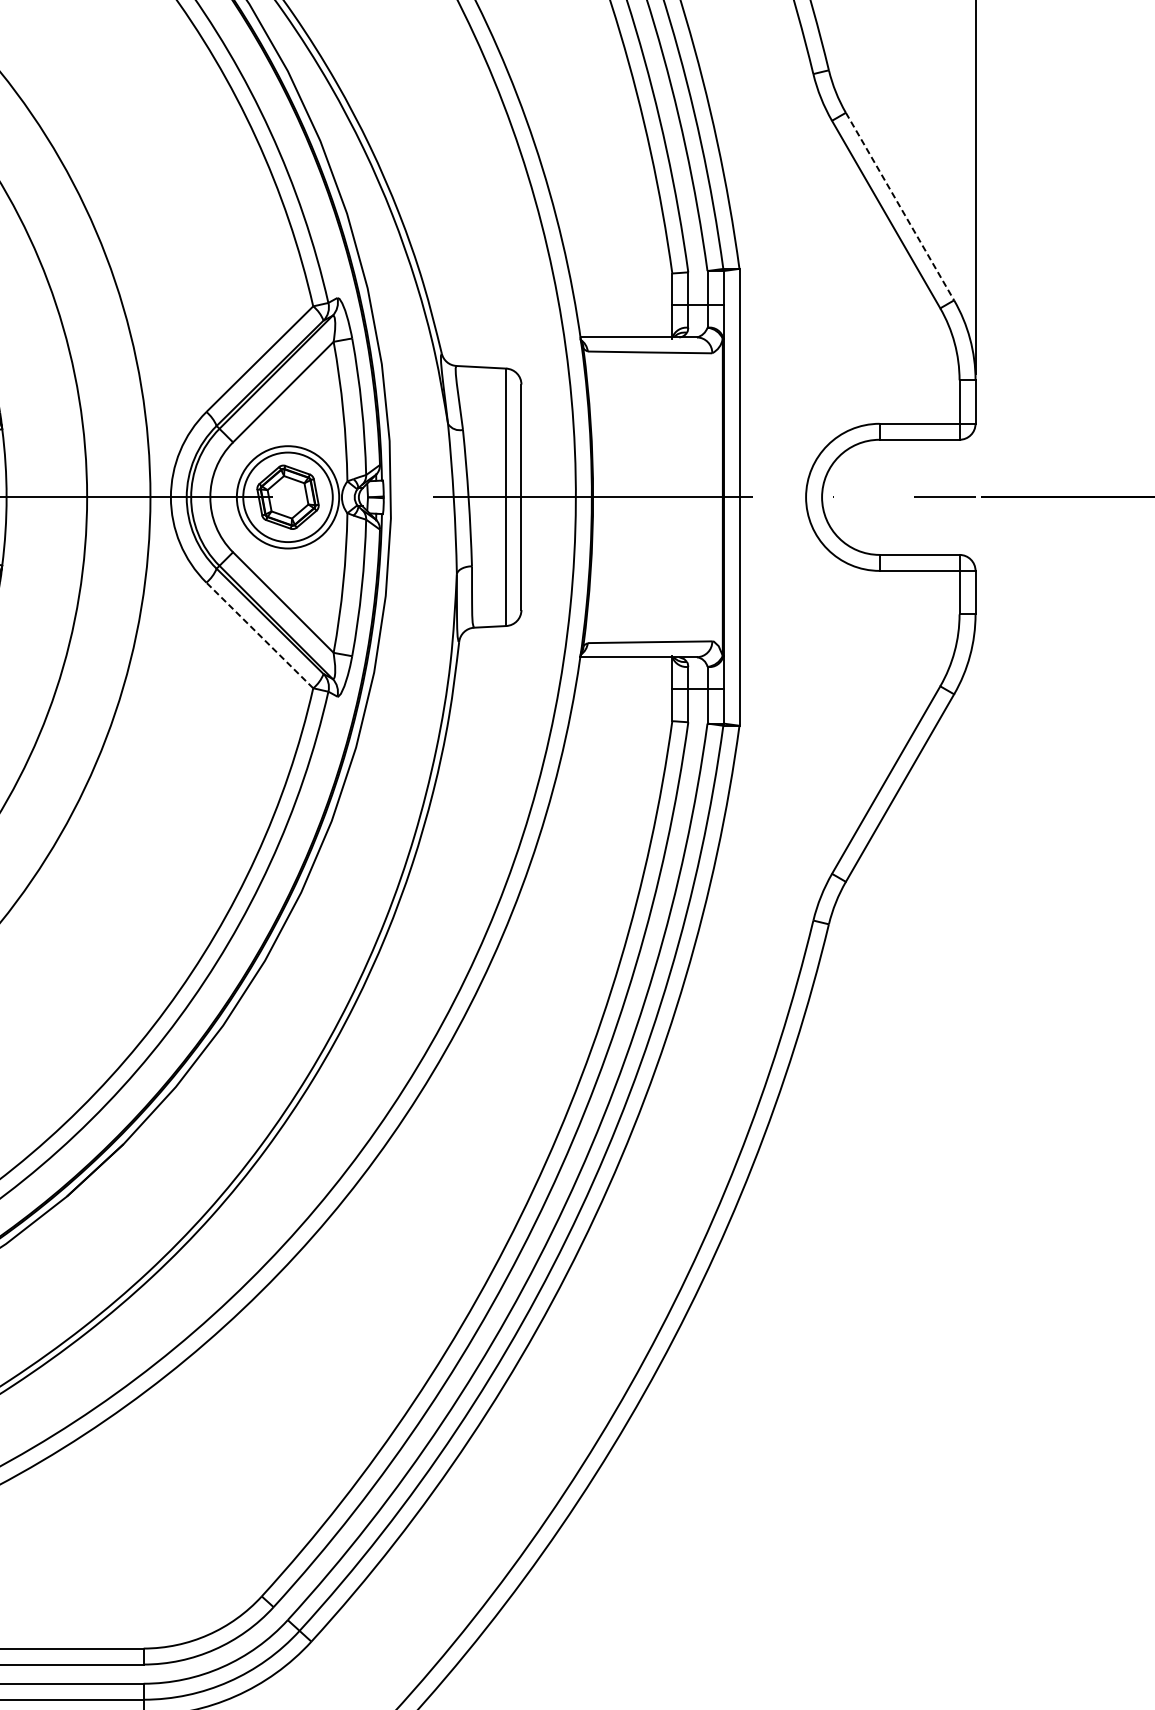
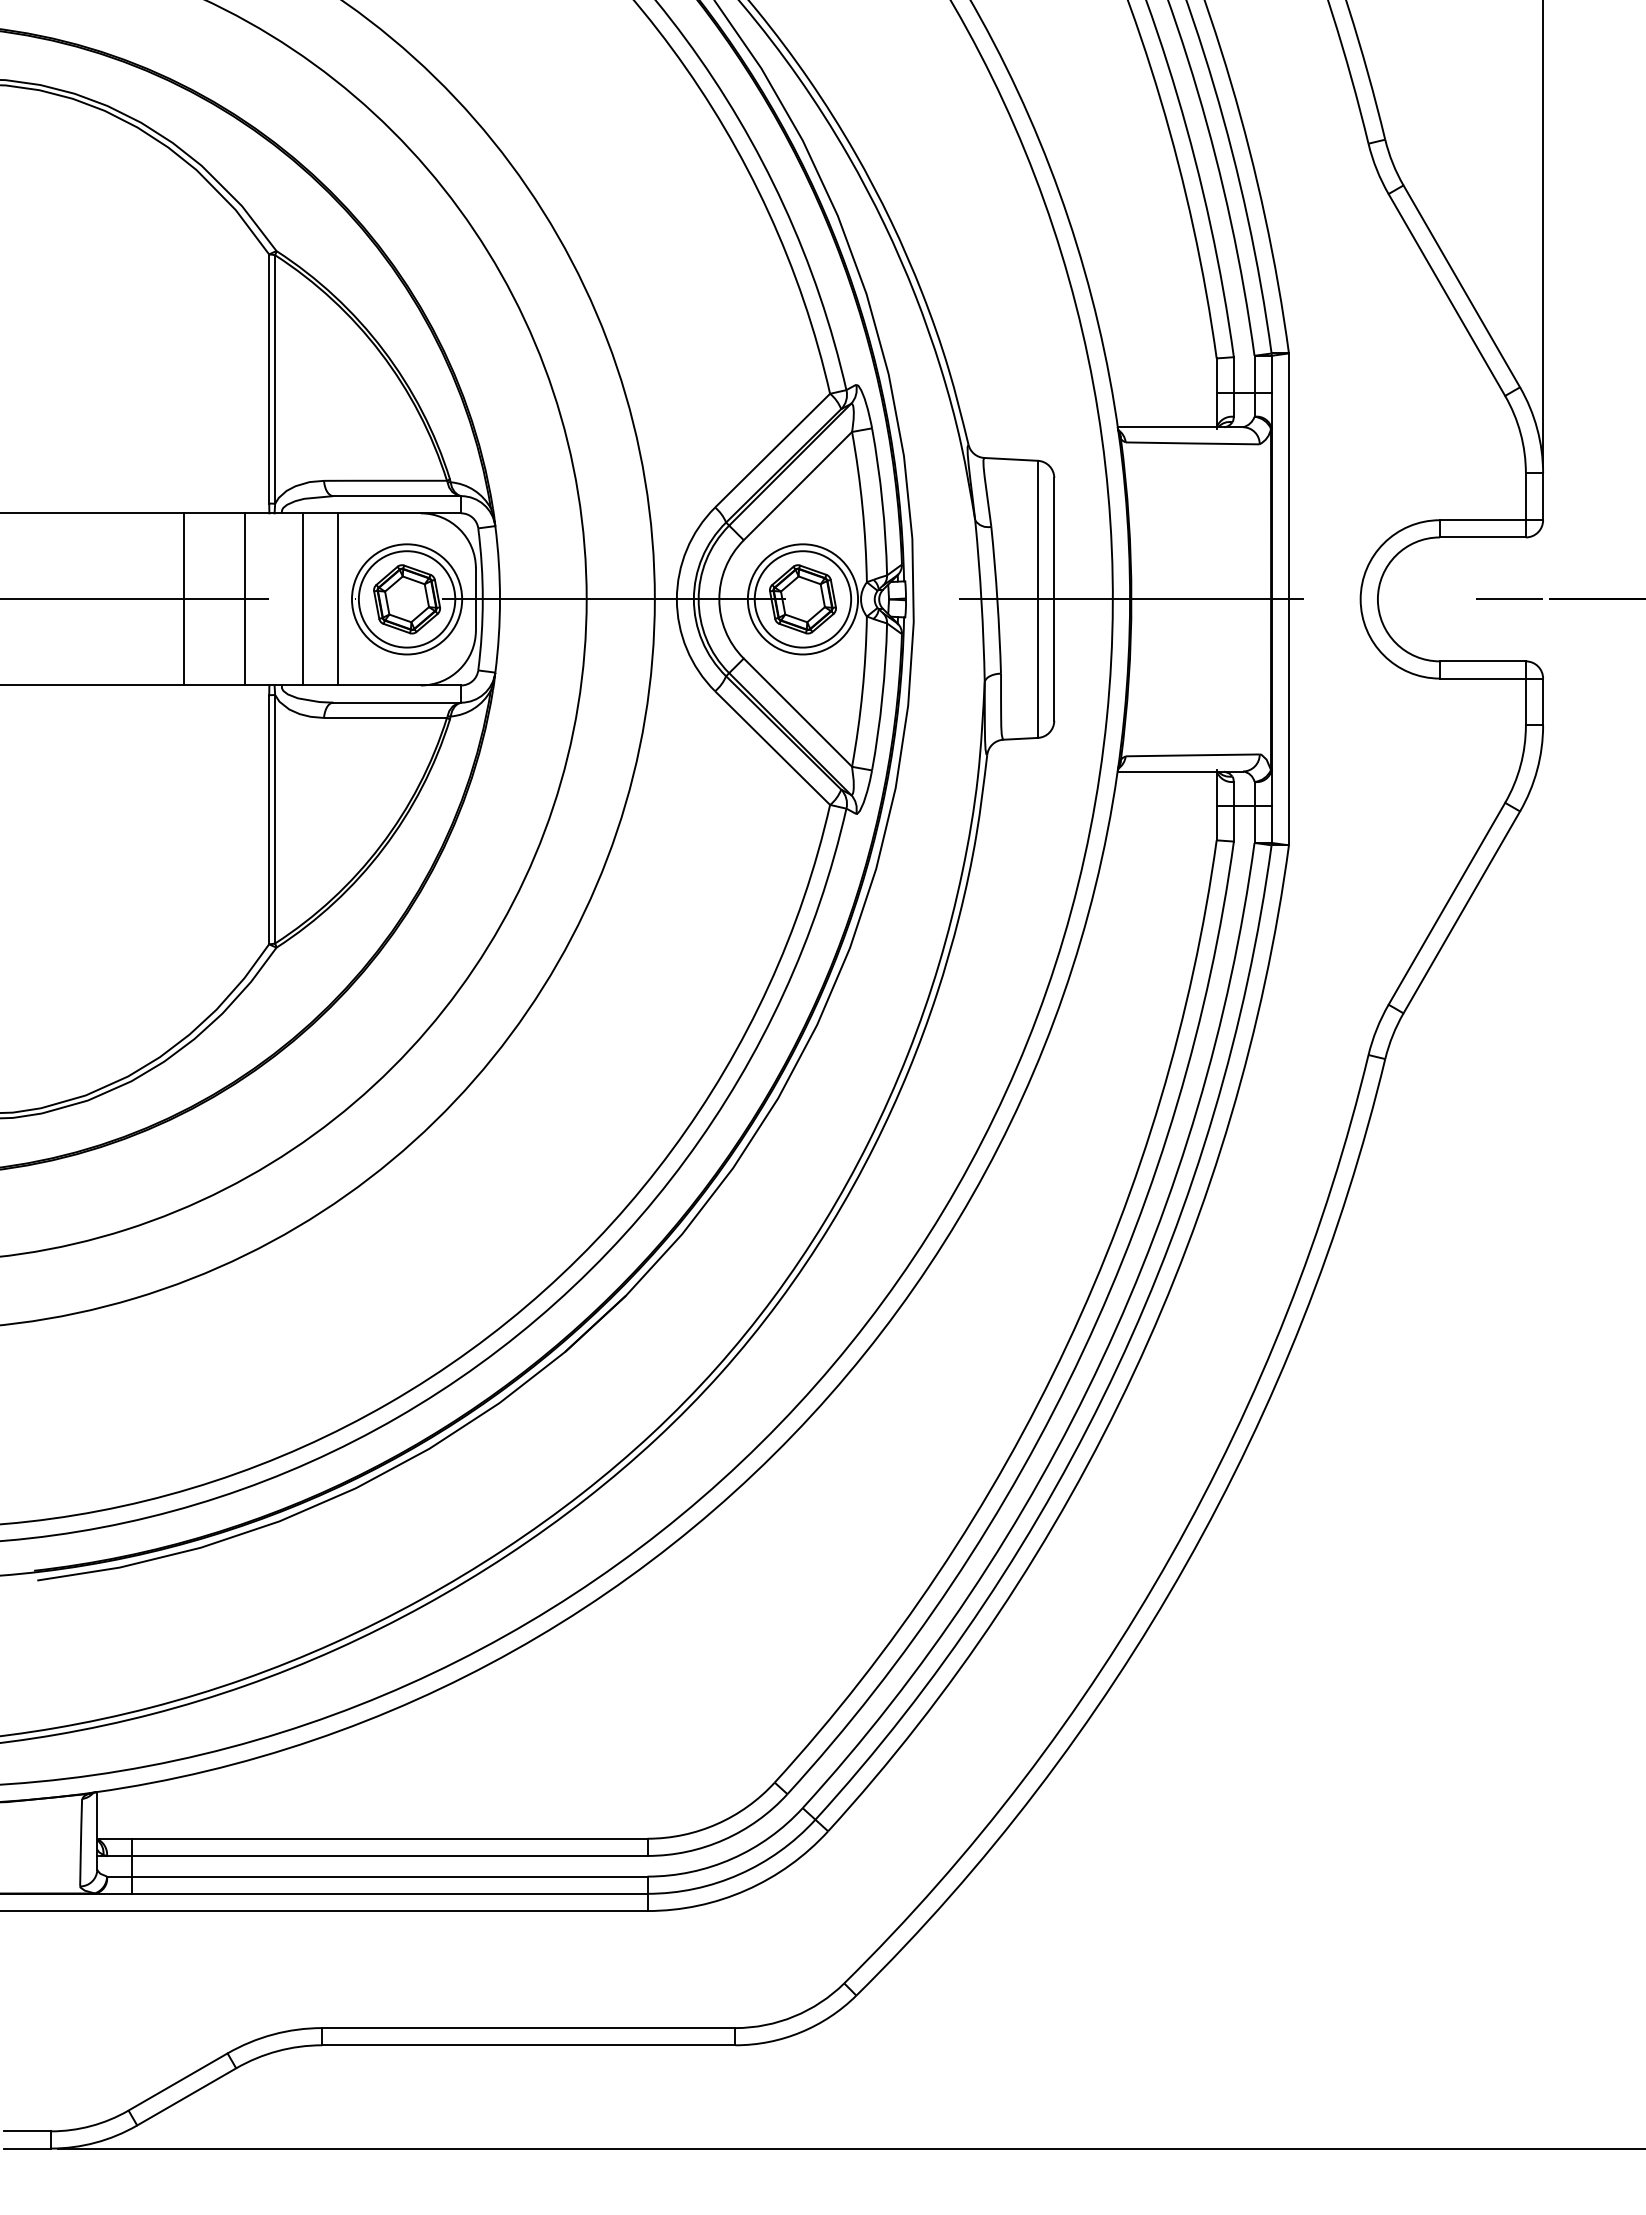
line: (899, 206) -> (1461, 286), dashed -> solid
line: (259, 635) -> (772, 748), dashed -> solid

